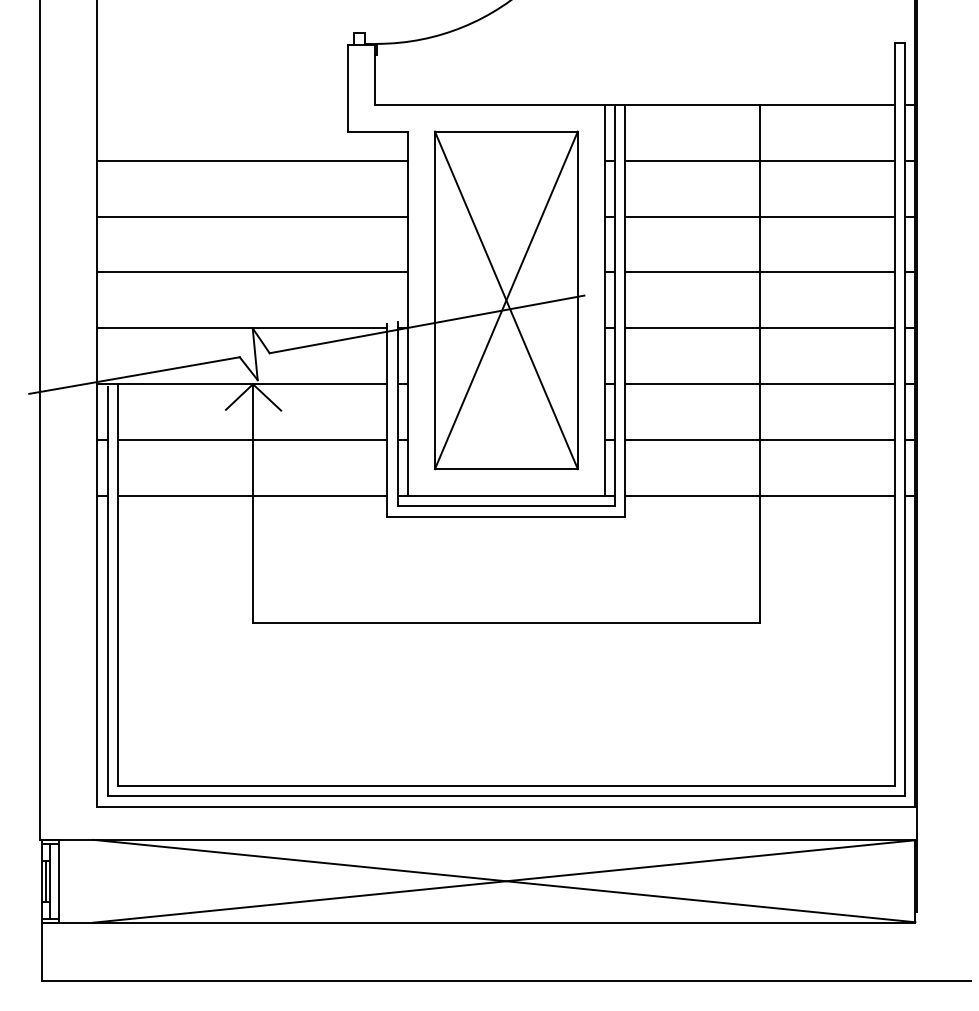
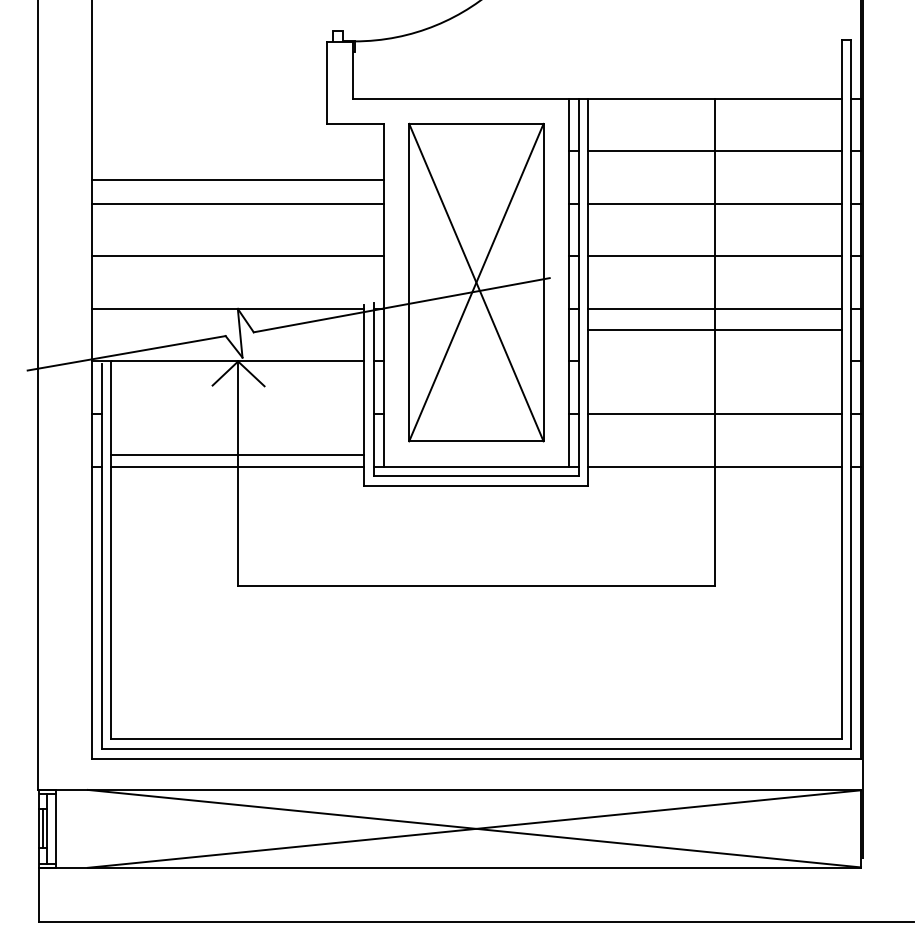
line: (252, 160) -> (237, 180), moved
line: (759, 384) -> (714, 329), moved
line: (252, 440) -> (237, 454), moved

